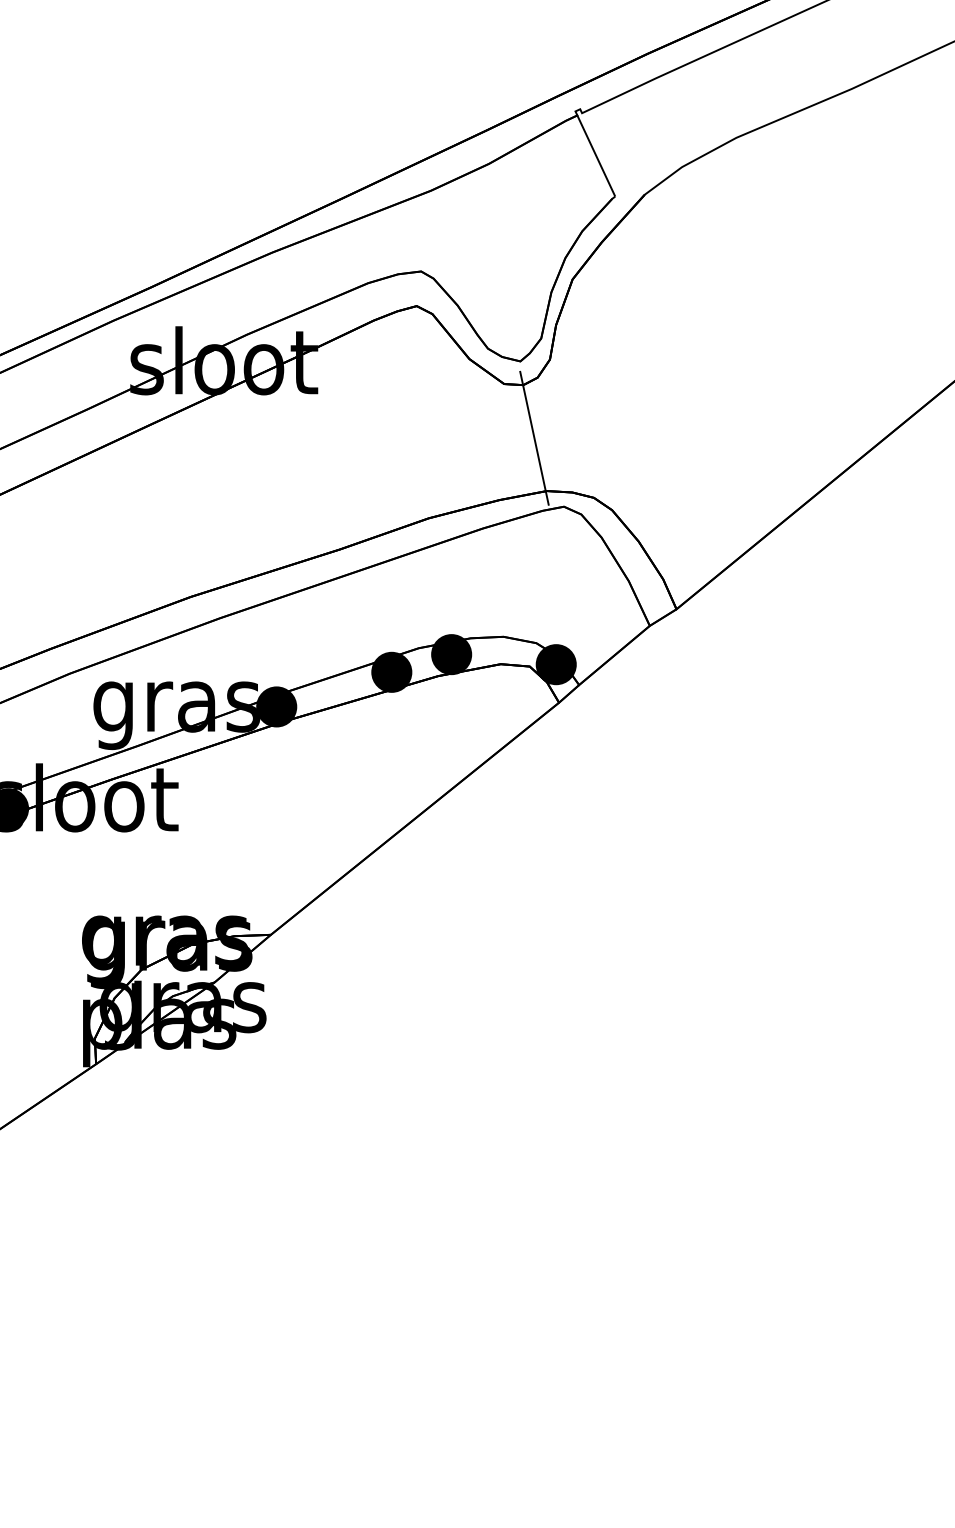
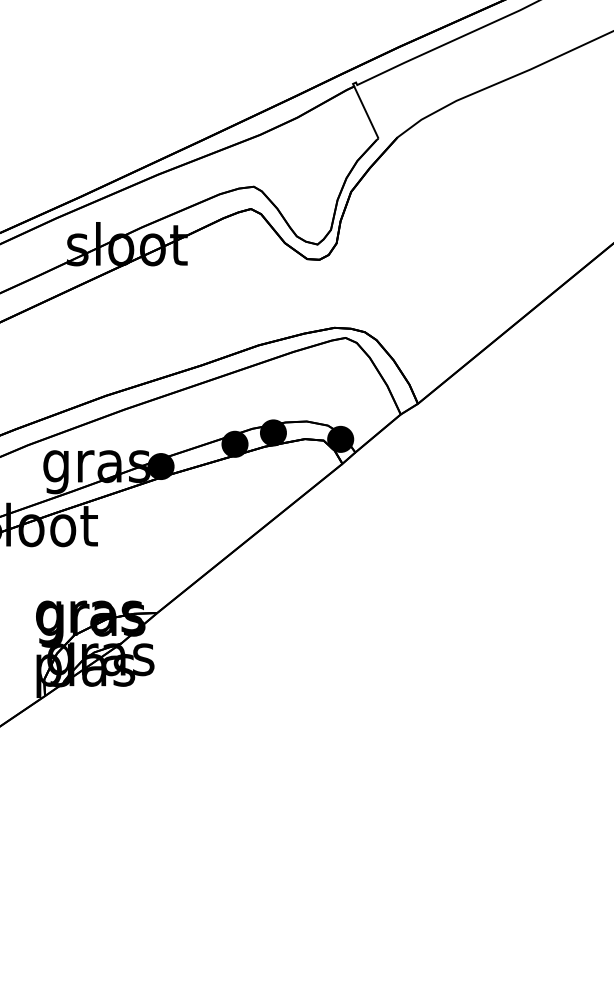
line: (534, 437) -> (326, 293), removed

